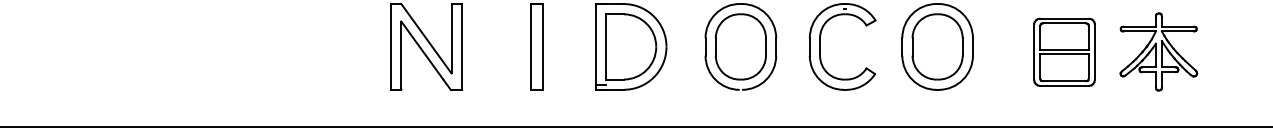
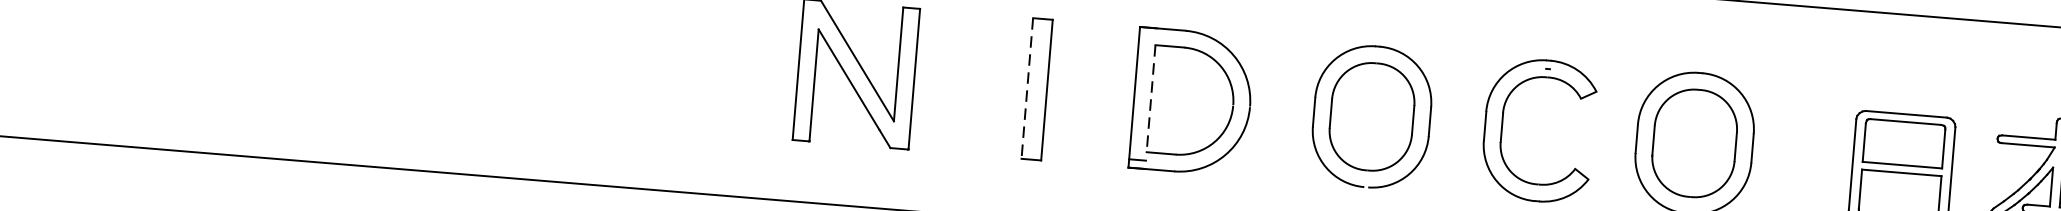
line: (530, 46) -> (1027, 87), solid -> dashed
line: (606, 46) -> (1151, 98), solid -> dashed

